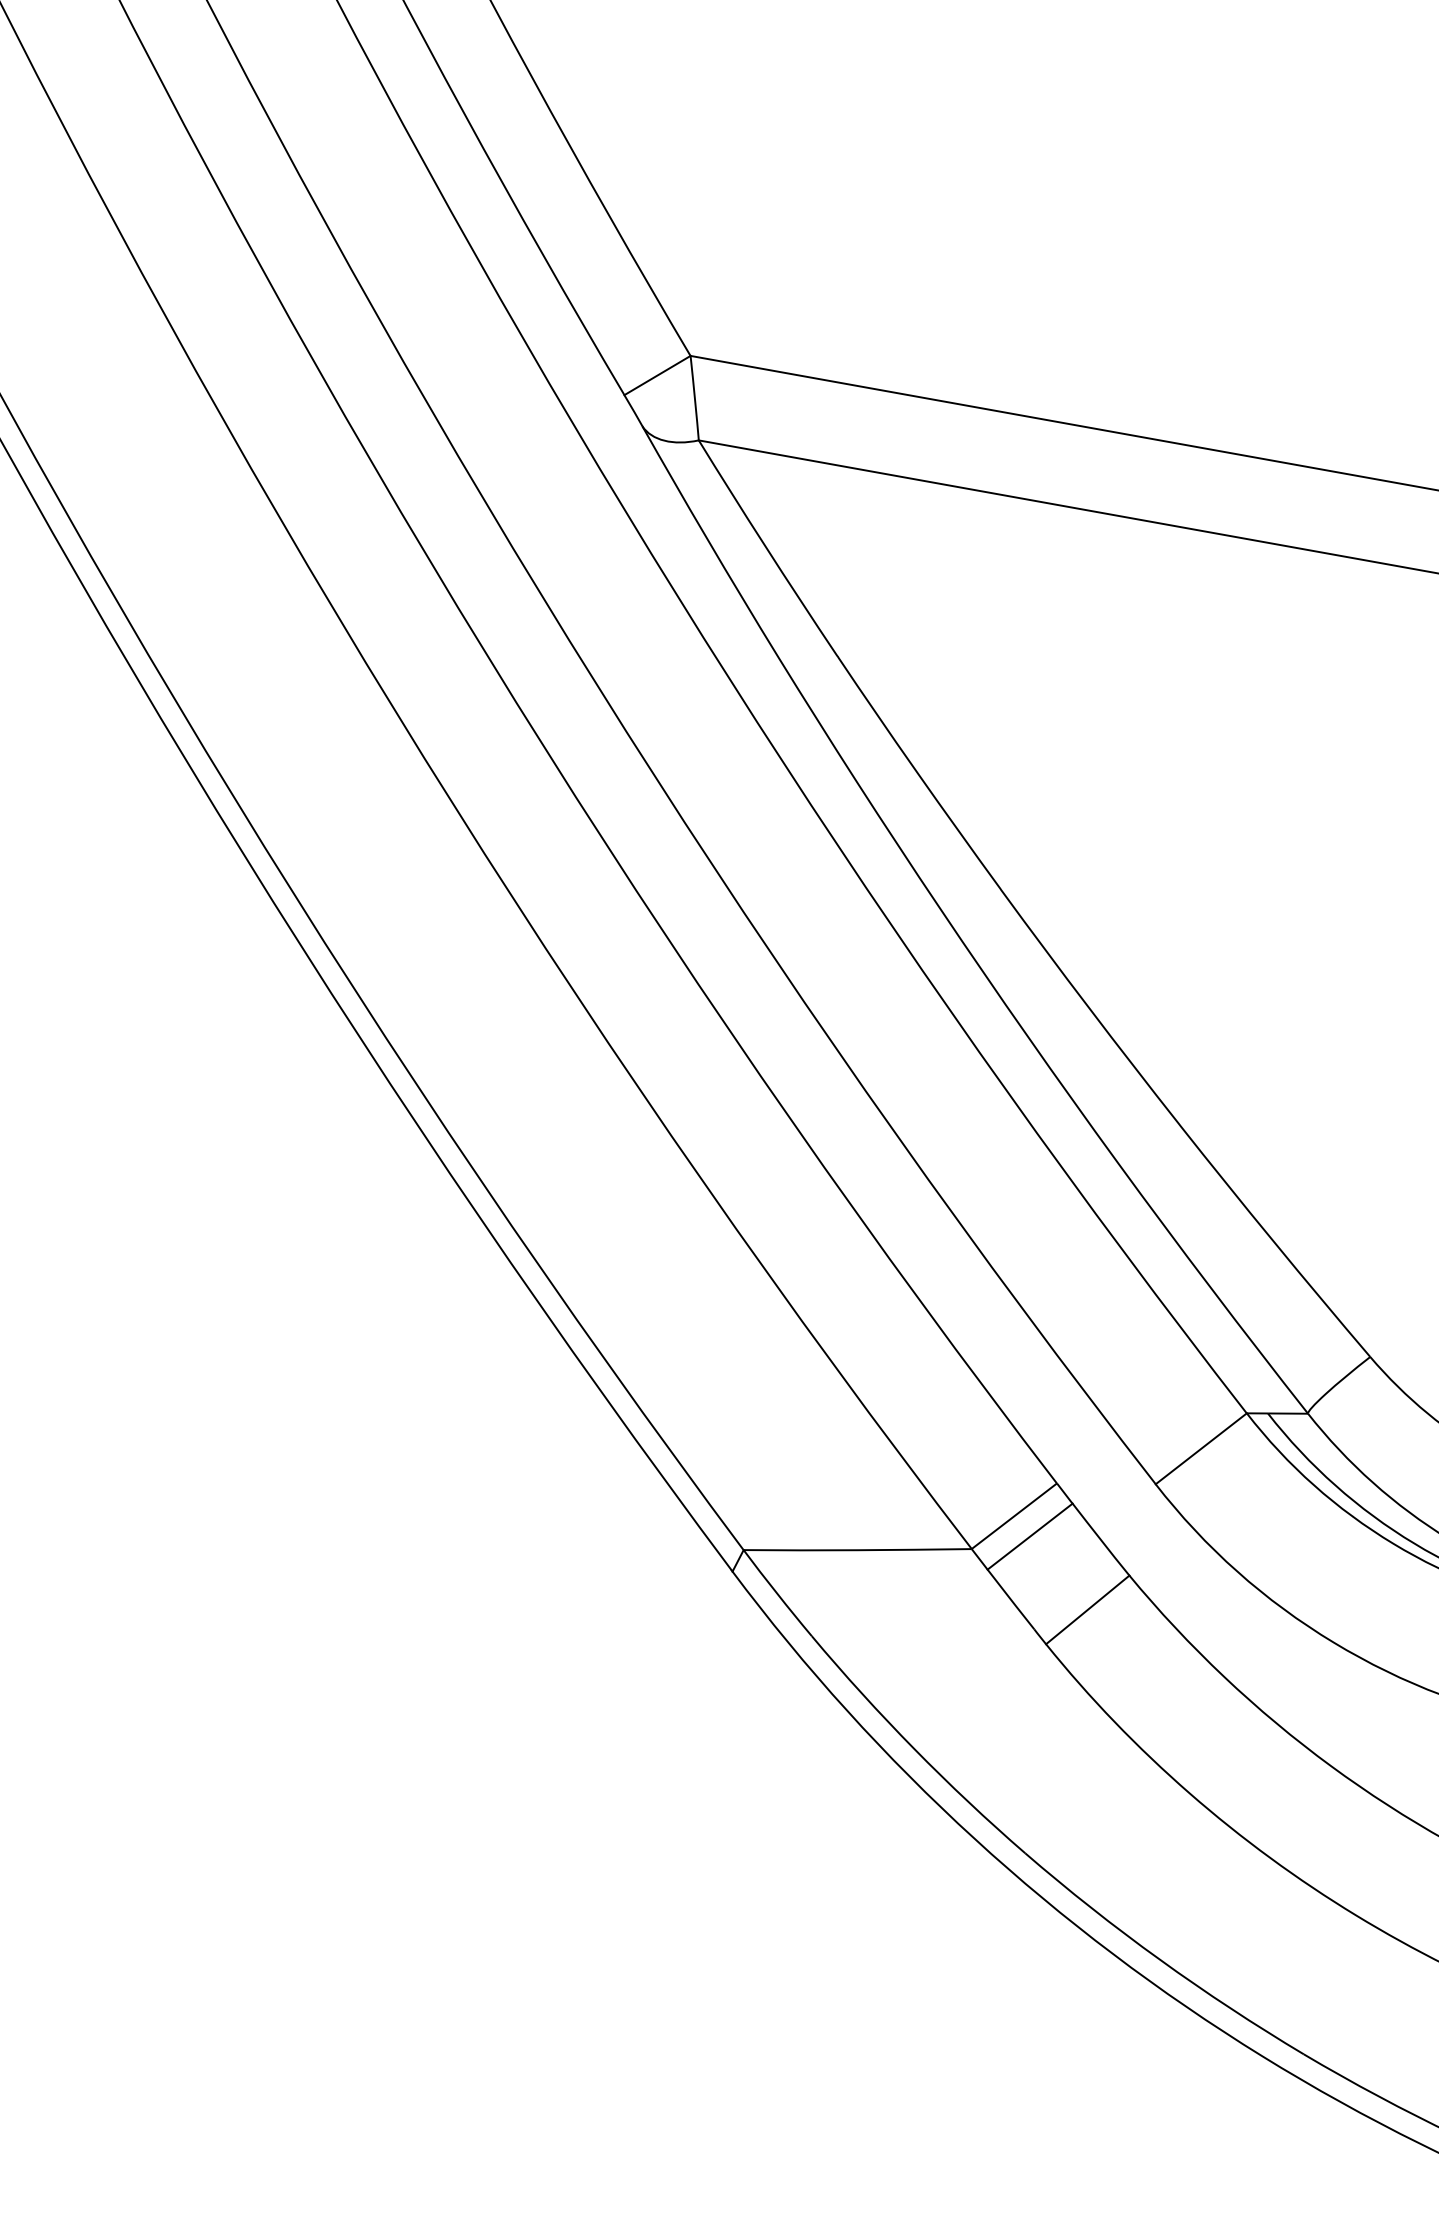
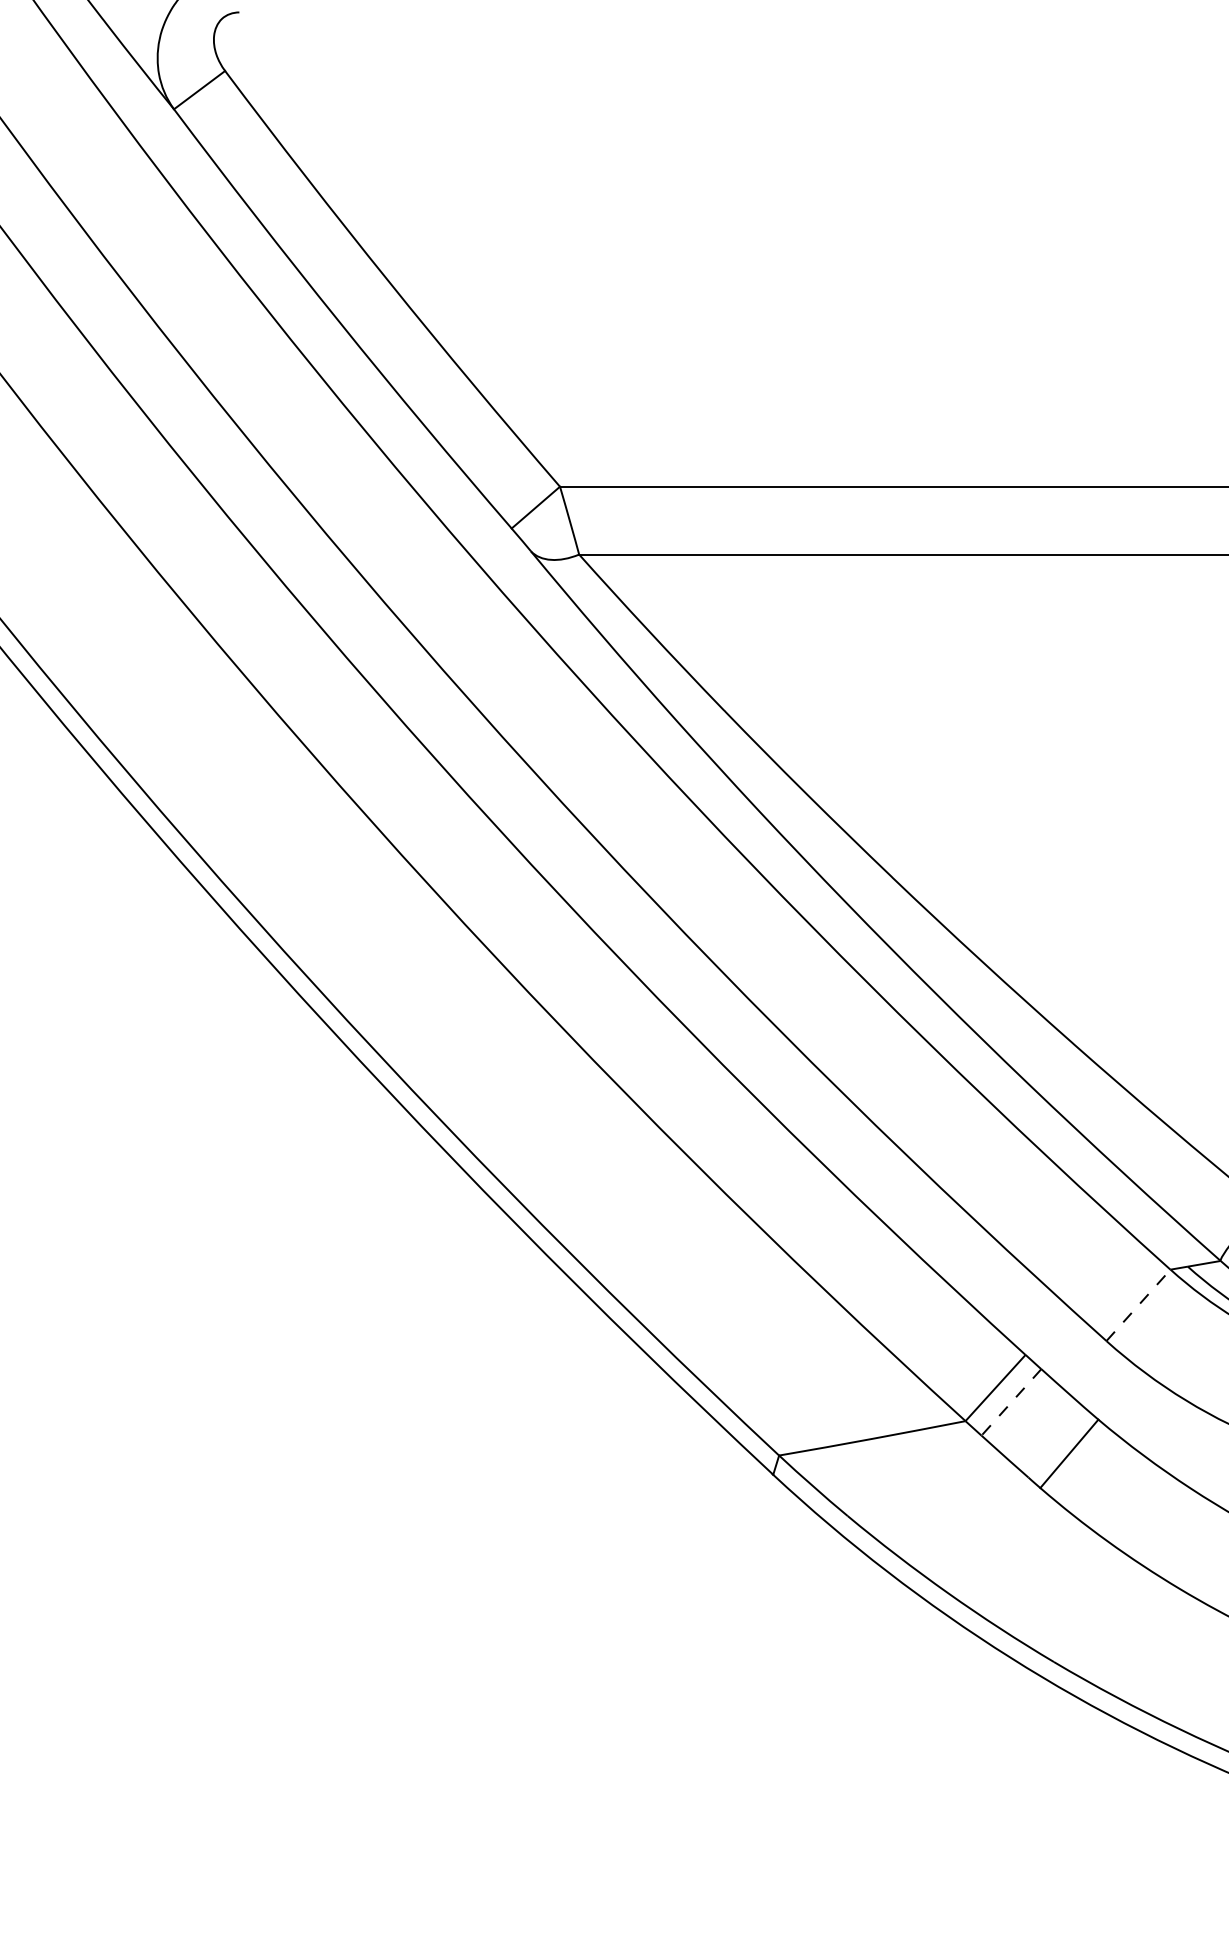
line: (1201, 1448) -> (1138, 1305), solid -> dashed
line: (1030, 1536) -> (1011, 1402), solid -> dashed

